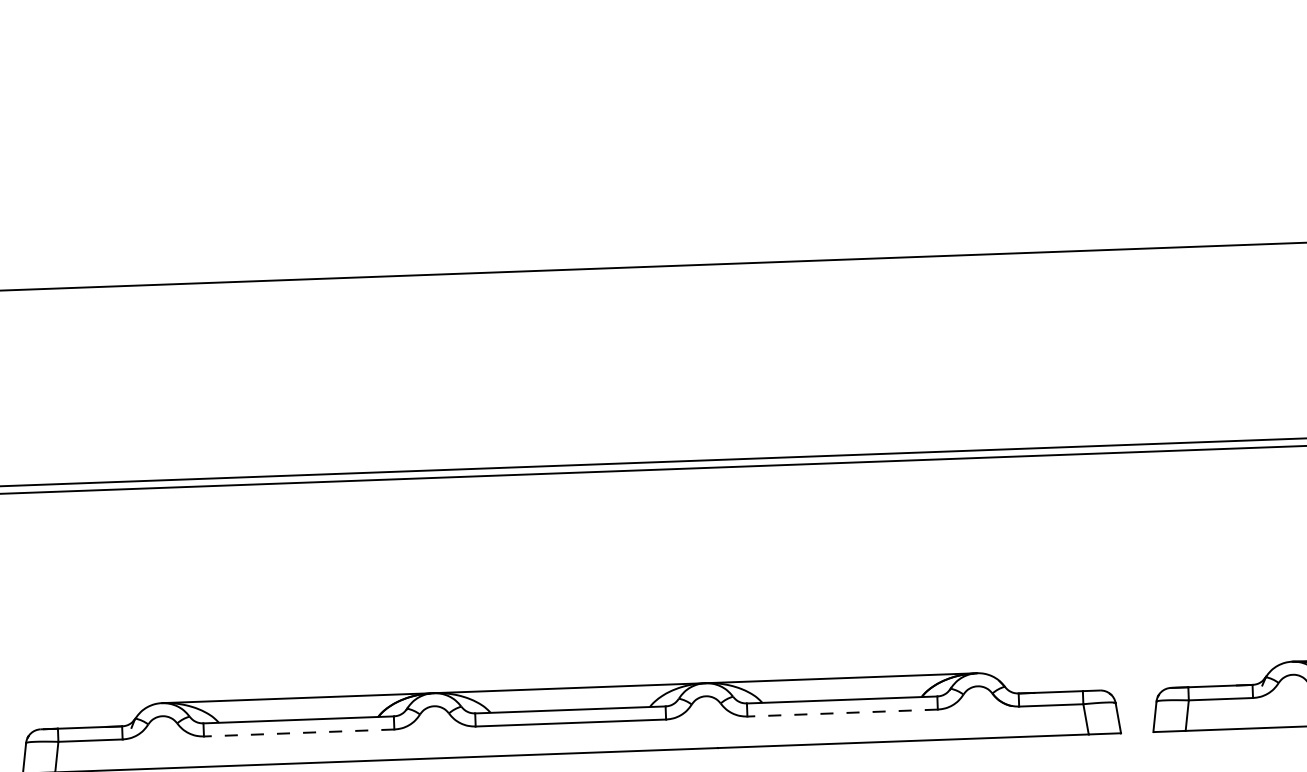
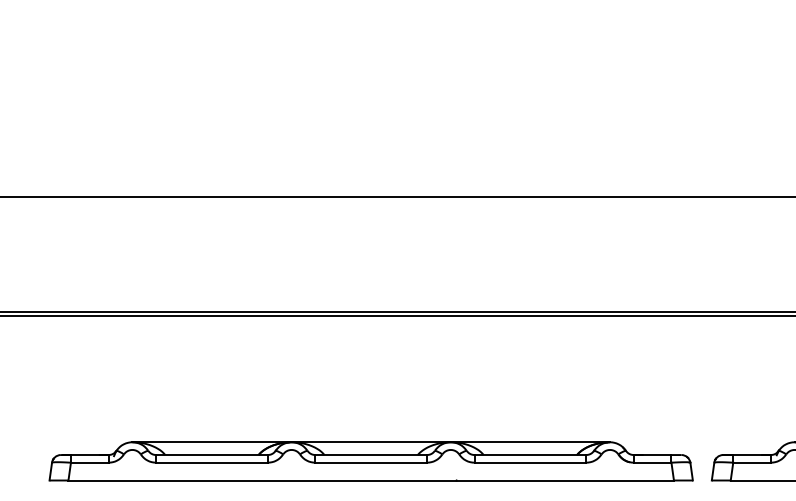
line: (842, 712) -> (530, 462), dashed -> solid
line: (299, 732) -> (212, 462), dashed -> solid

